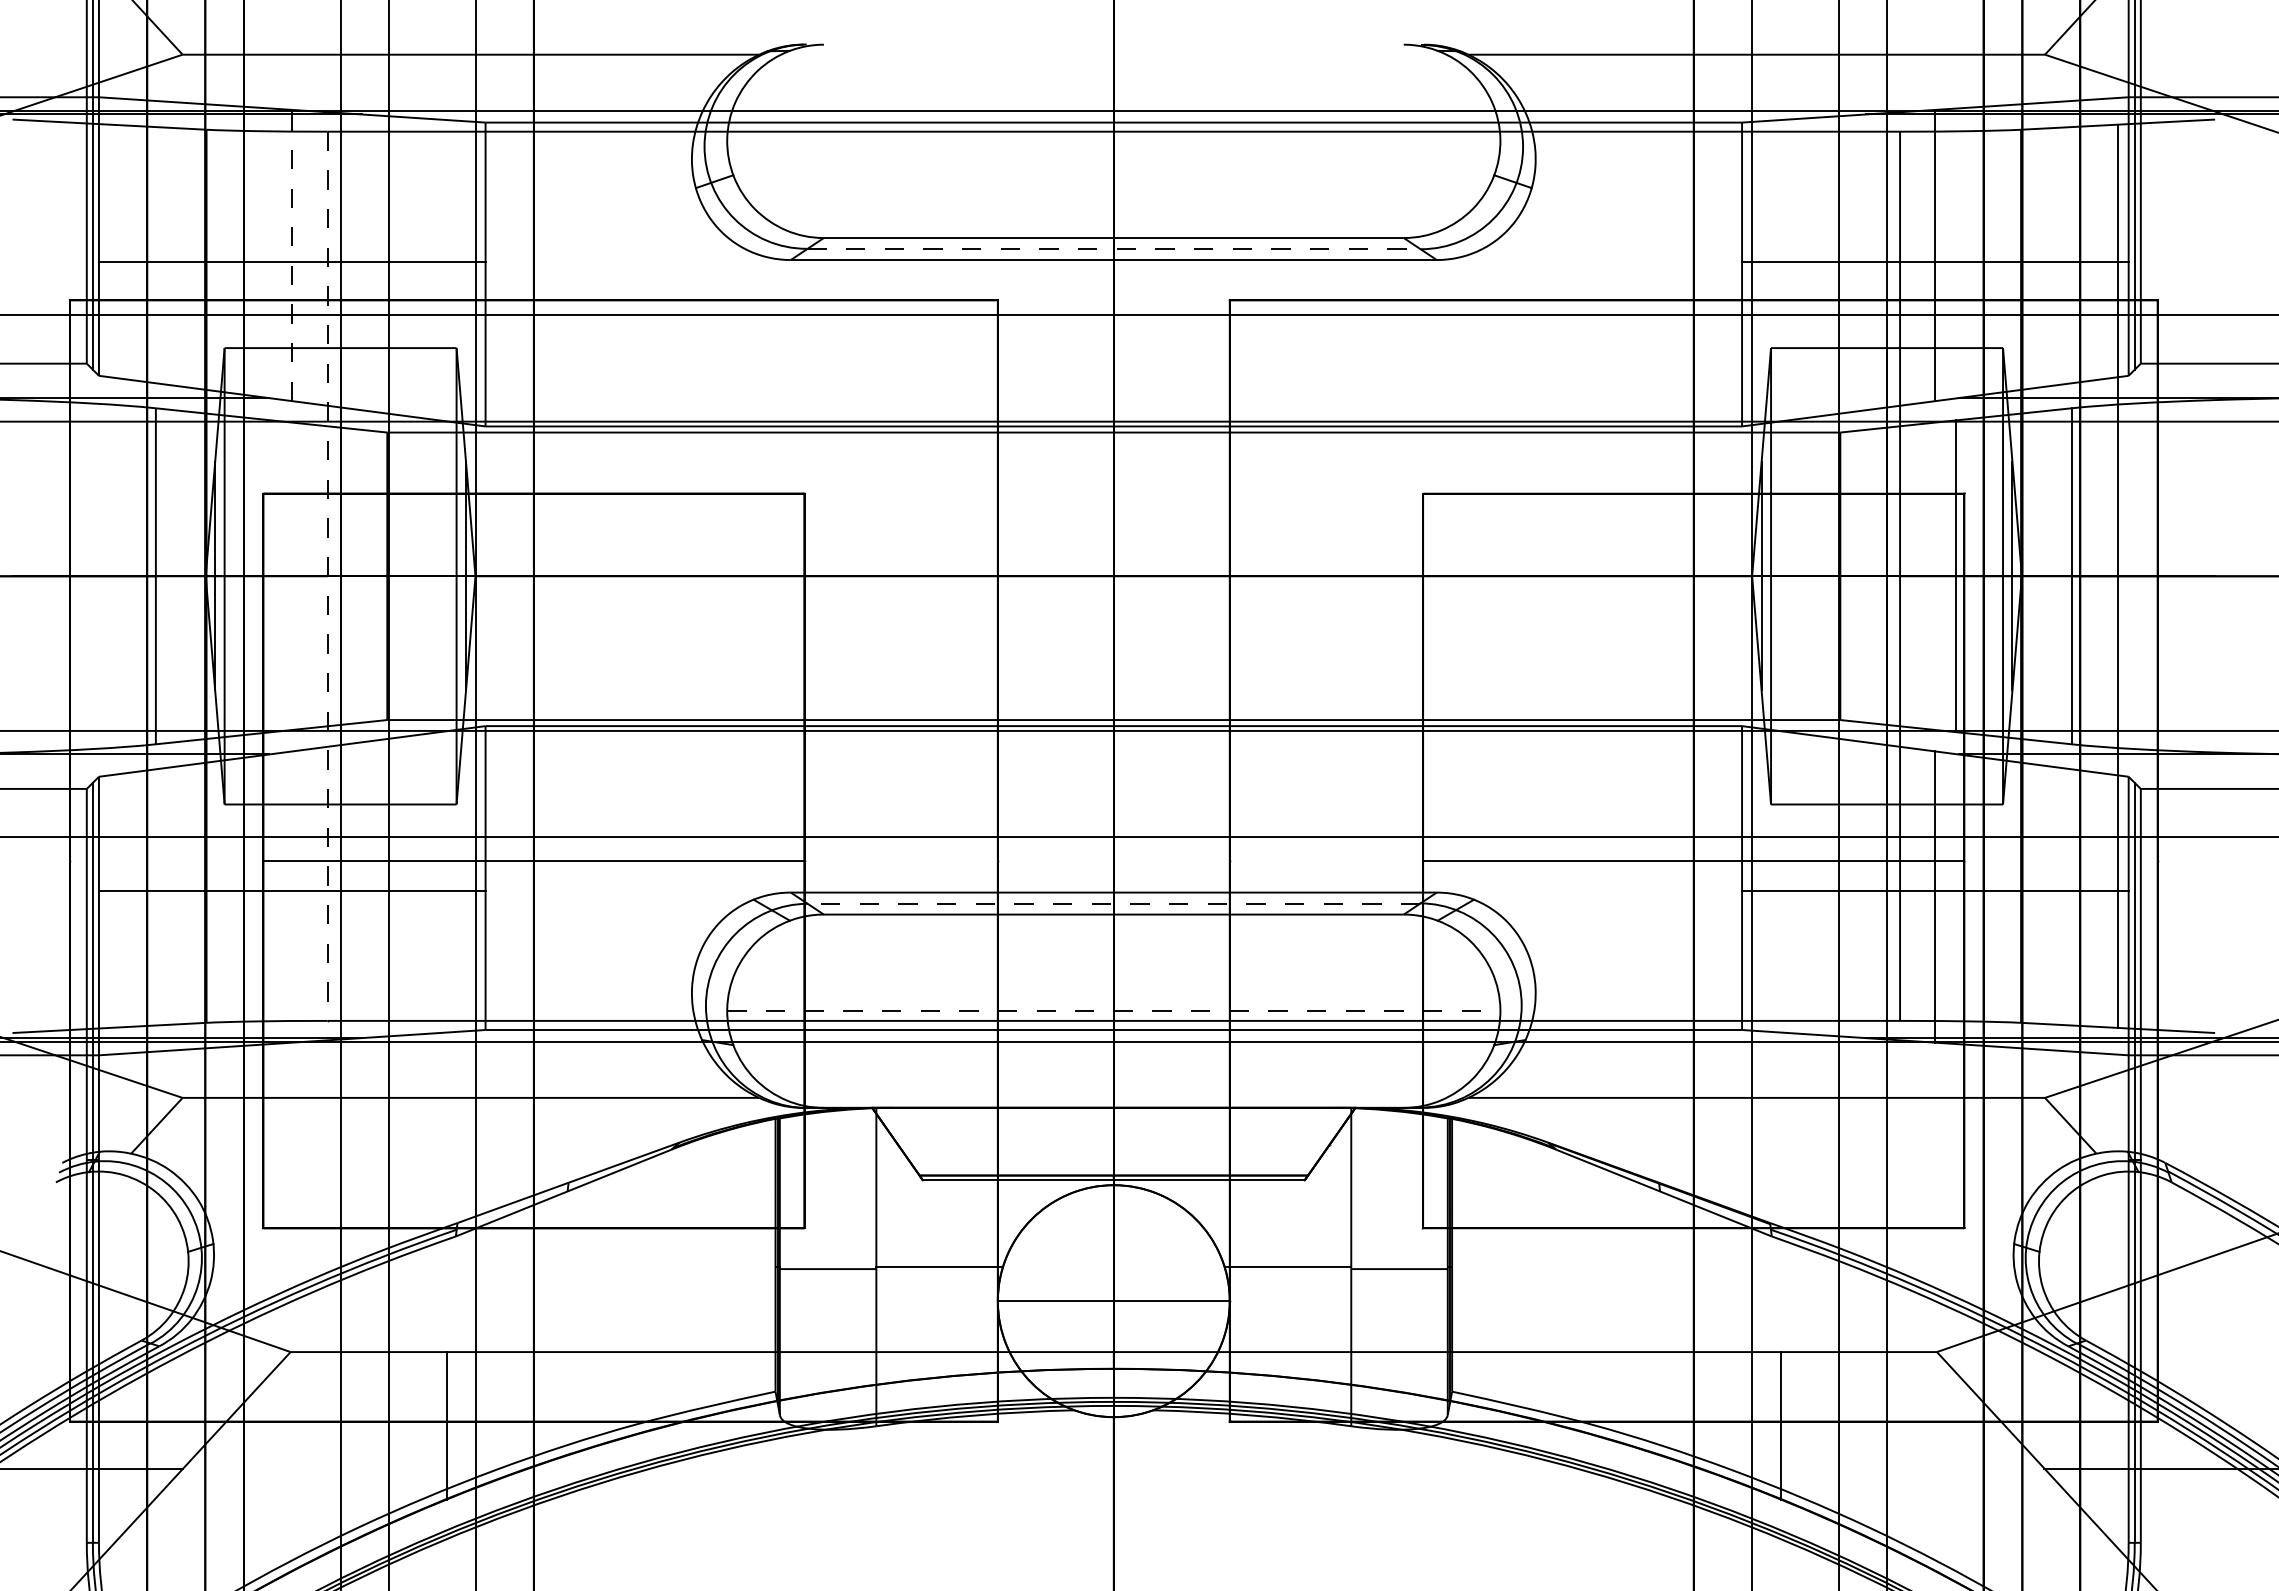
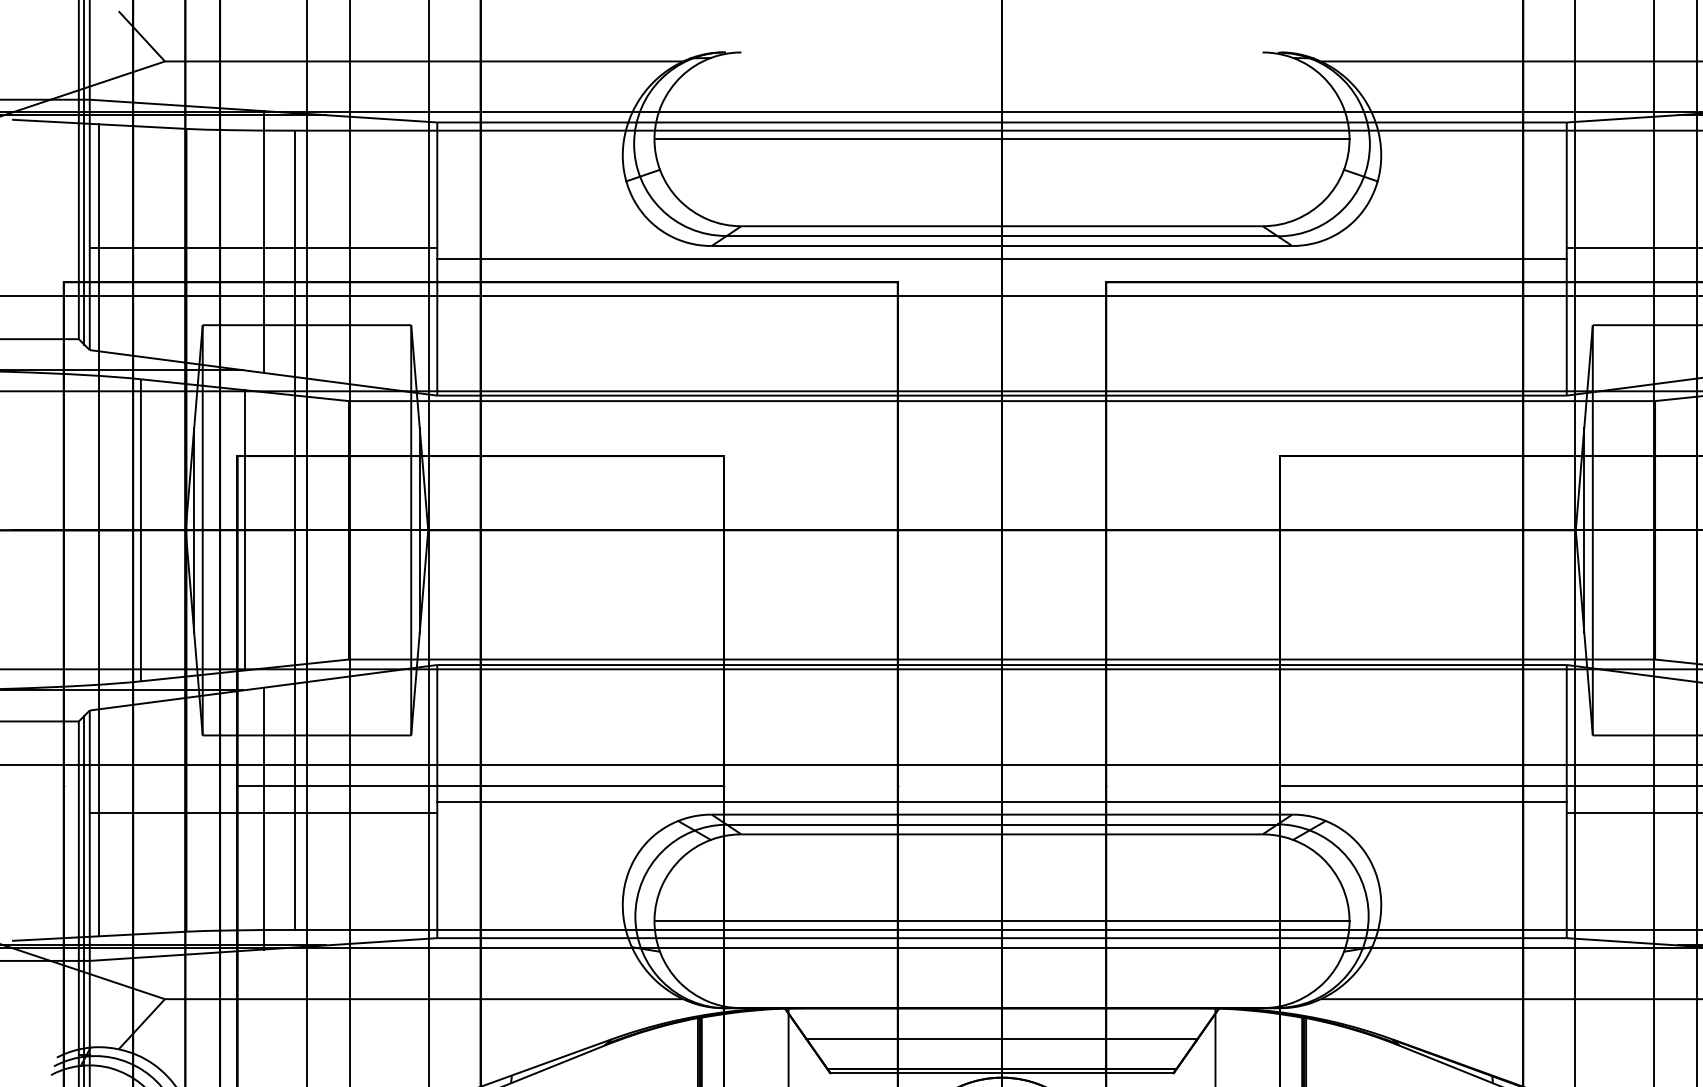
line: (1113, 141) -> (1001, 139), added
line: (1114, 249) -> (1002, 236), dashed -> solid
line: (292, 255) -> (263, 241), dashed -> solid
line: (1113, 274) -> (1001, 259), added
line: (109, 575) -> (99, 529), added
line: (271, 576) -> (244, 530), added
line: (327, 576) -> (295, 530), dashed -> solid
line: (1113, 878) -> (1001, 801), added
line: (292, 896) -> (263, 818), added
line: (1113, 903) -> (1001, 824), dashed -> solid
line: (1113, 1011) -> (1001, 921), dashed -> solid
line: (1113, 1141) -> (1001, 1038), added

